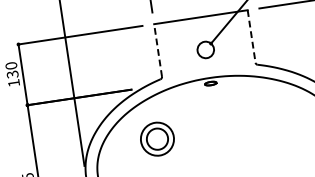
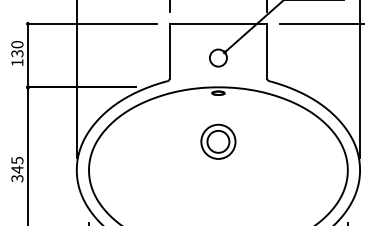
line: (251, 36) -> (267, 51), dashed -> solid
line: (158, 50) -> (169, 51), dashed -> solid
part: (157, 138) -> (218, 141), moved

